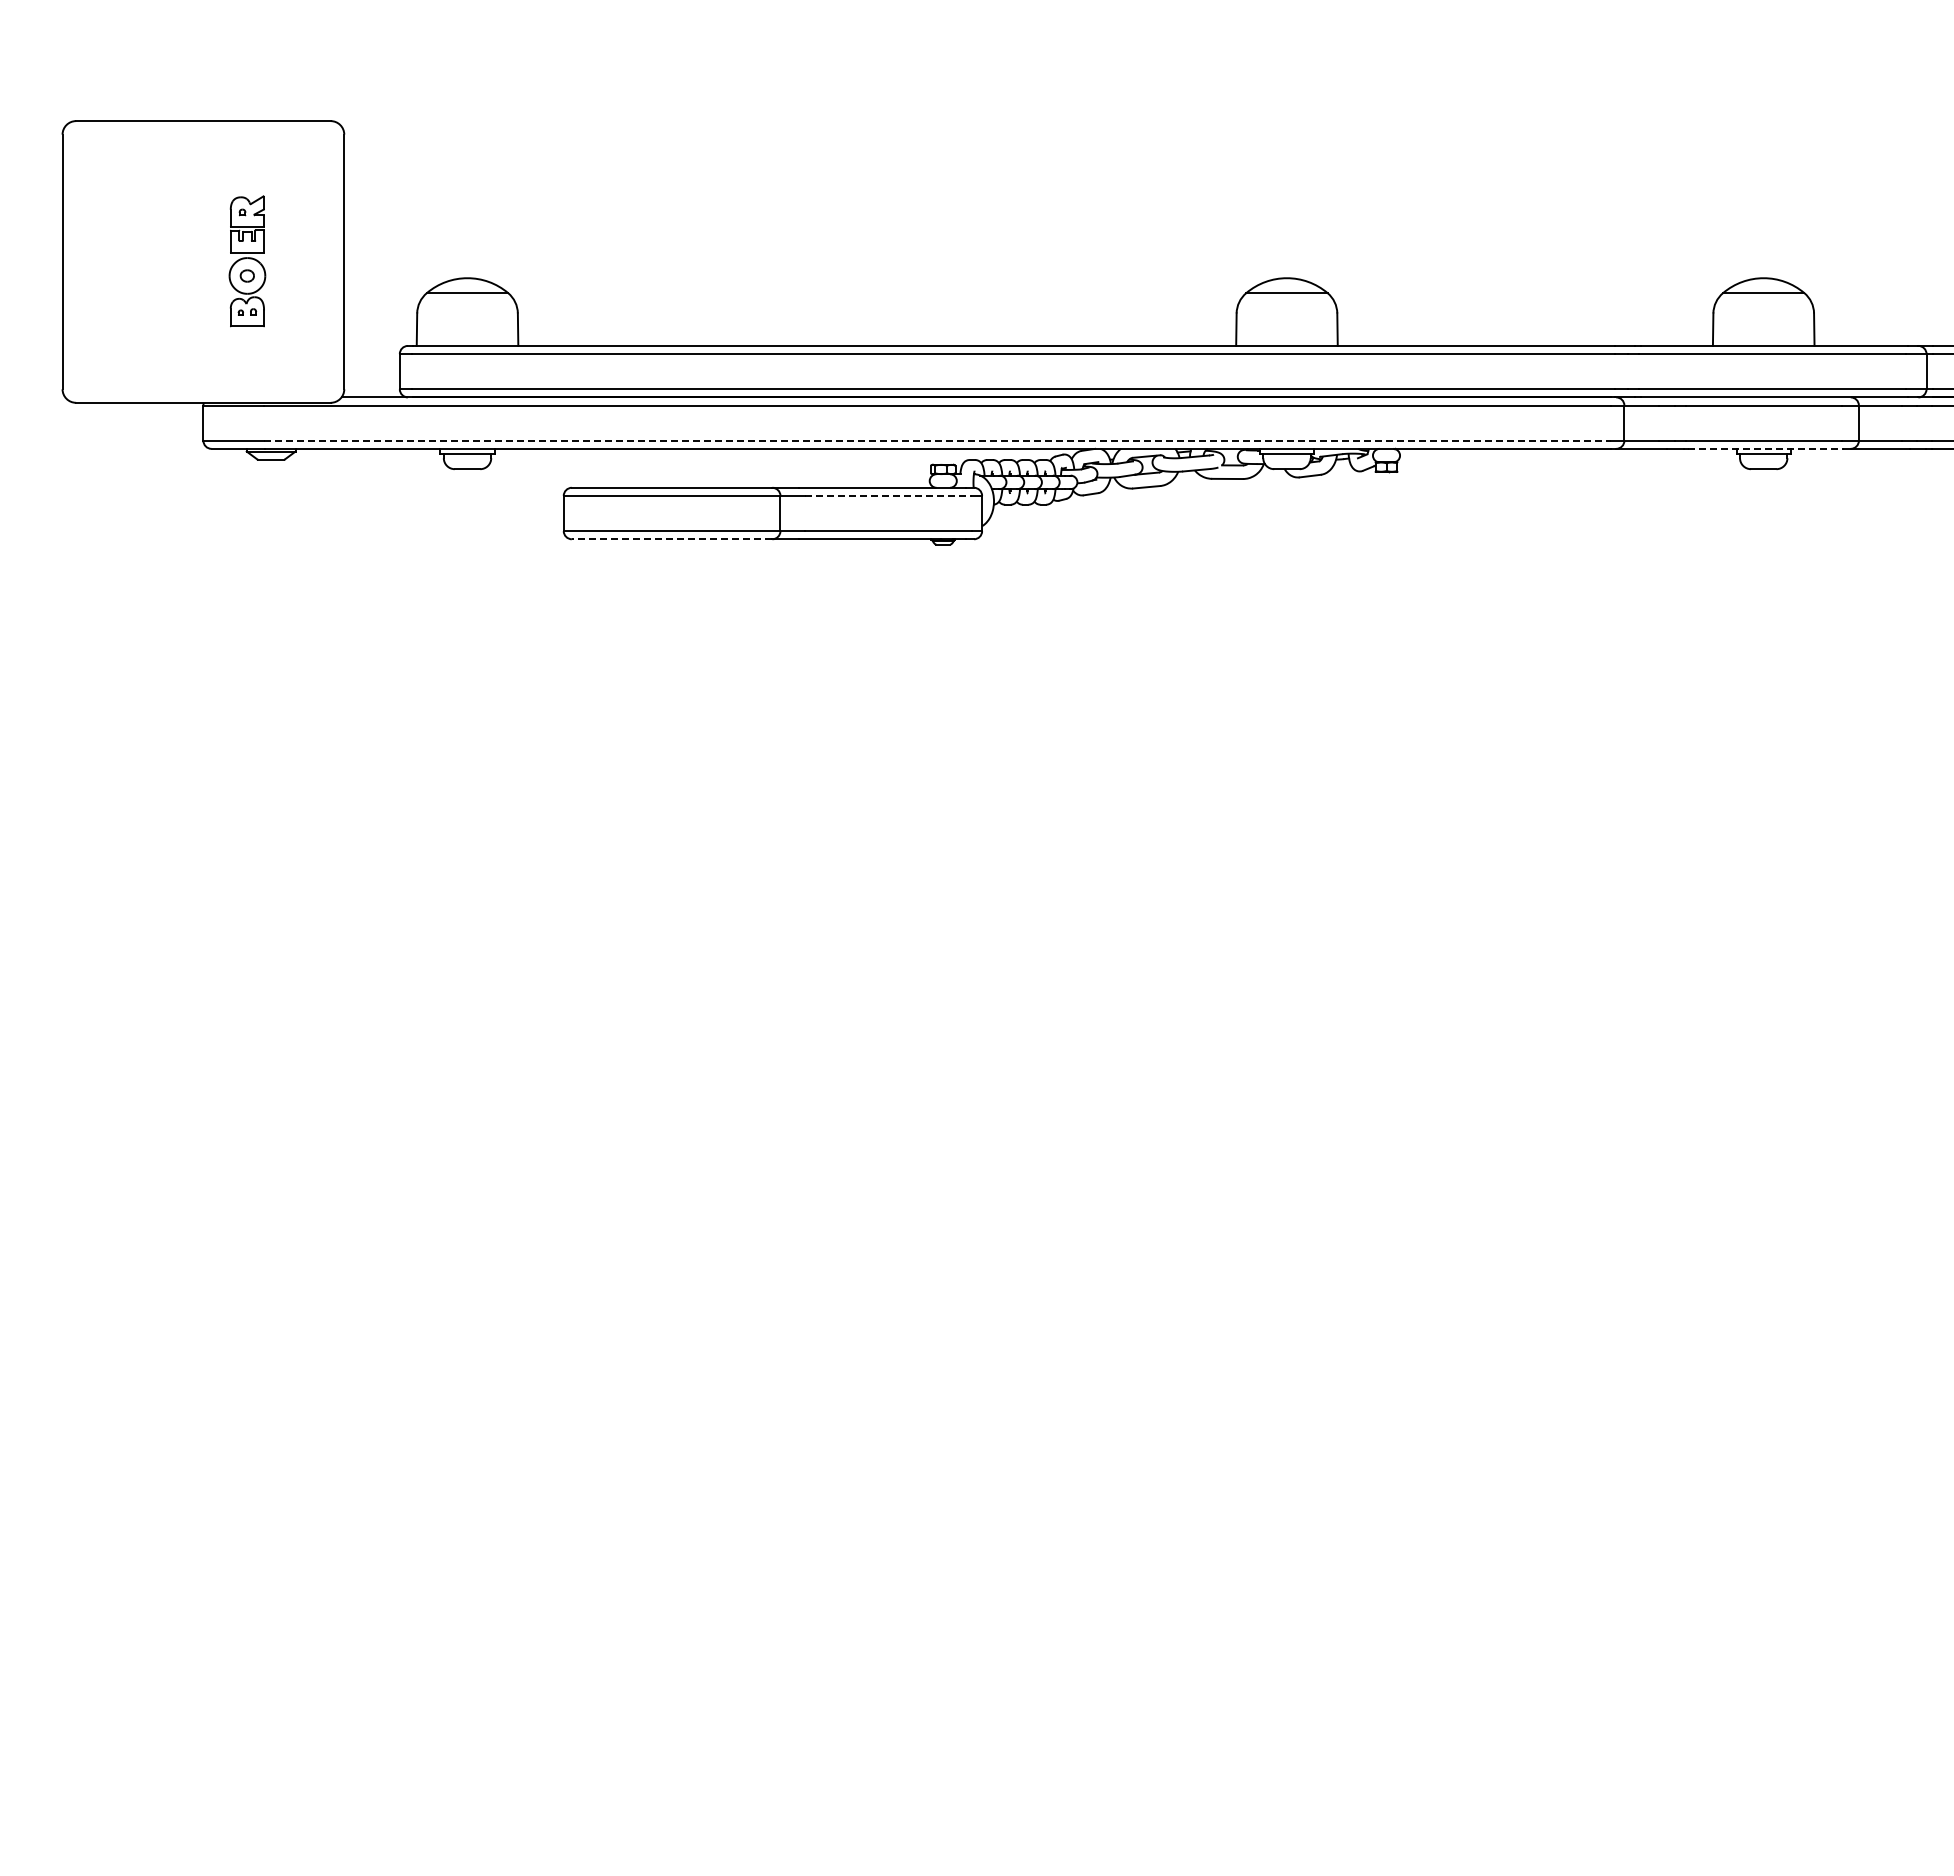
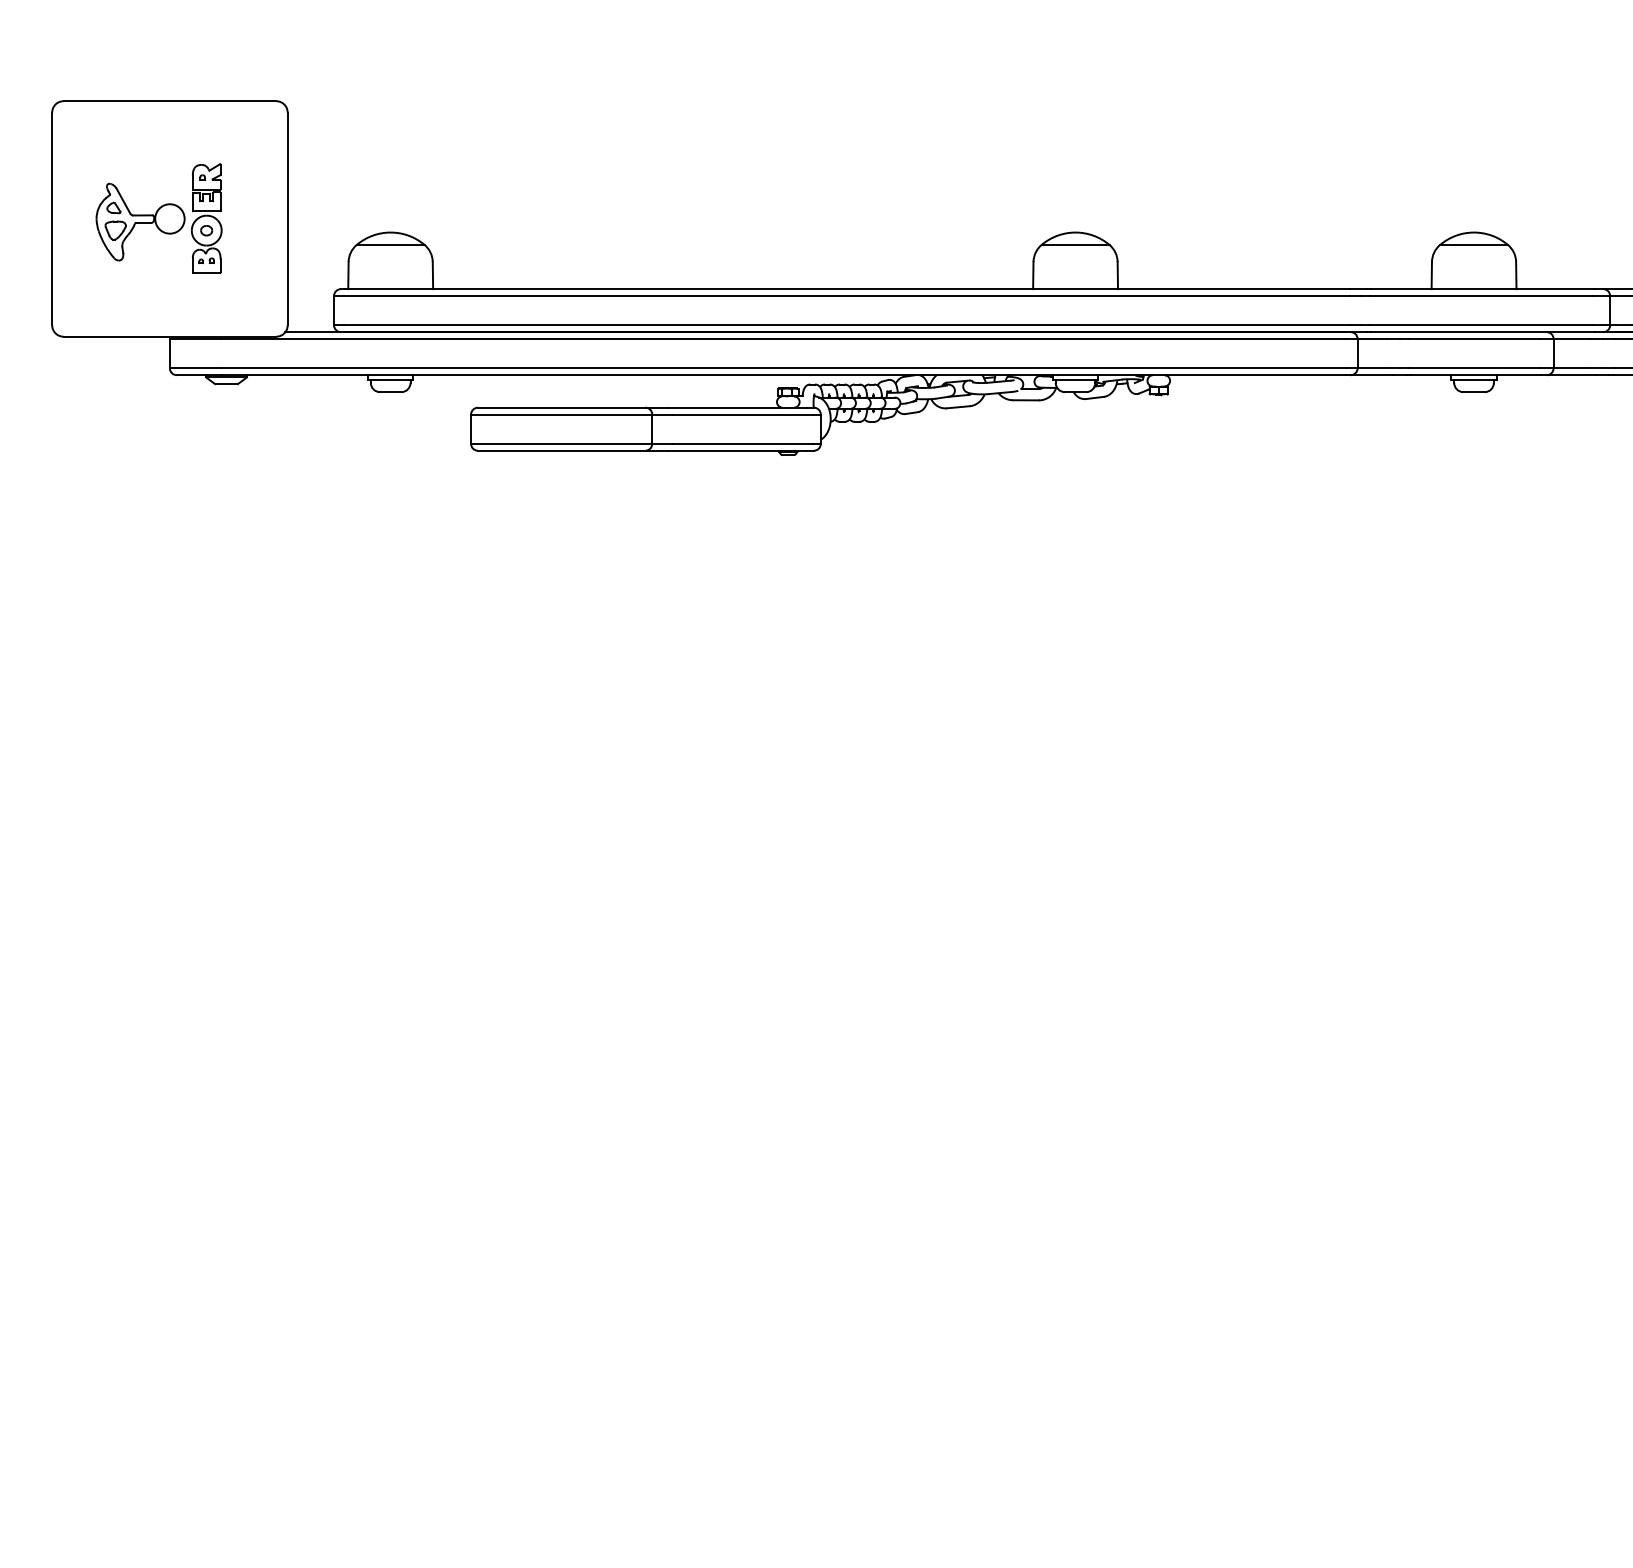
part: (167, 265) -> (139, 221), added
line: (938, 440) -> (784, 368), dashed -> solid
line: (1765, 448) -> (1475, 374), dashed -> solid
line: (888, 495) -> (742, 414), dashed -> solid
line: (671, 539) -> (561, 450), dashed -> solid

